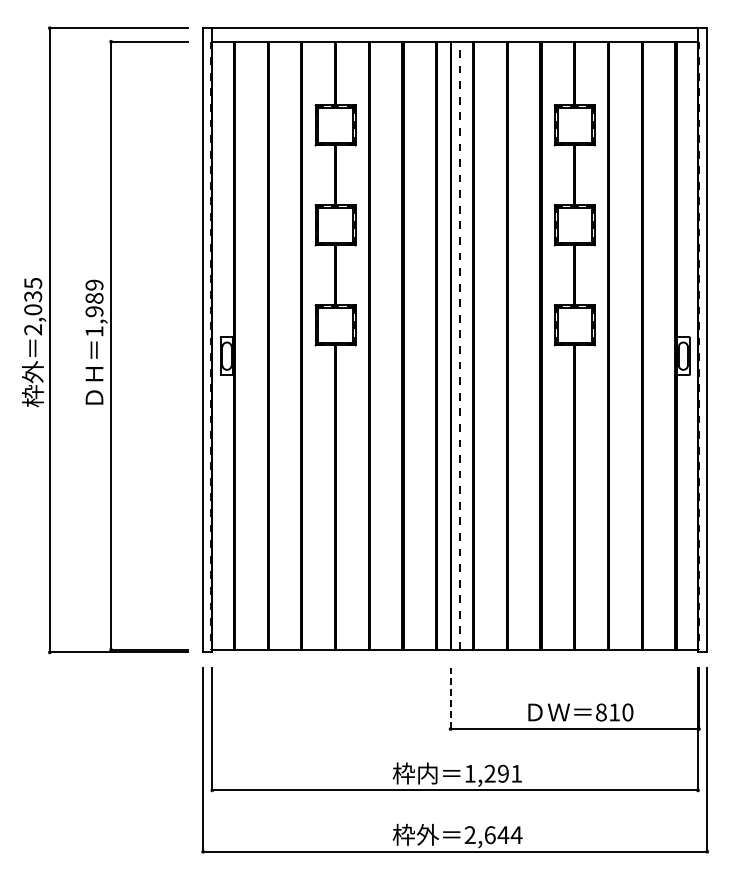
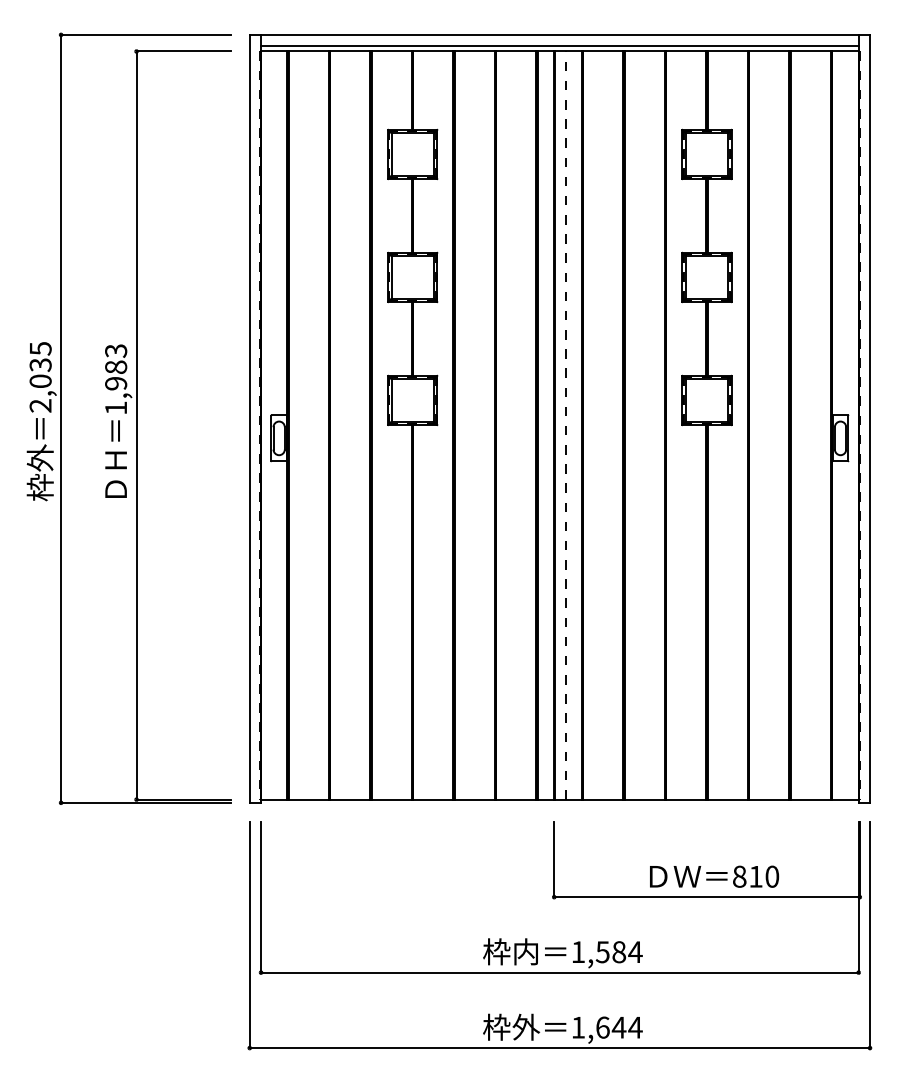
line: (455, 37) -> (560, 46), added
text: (94, 284) -> (116, 350), 1,989 -> 1,983
line: (450, 698) -> (554, 859), dashed -> solid
text: (503, 773) -> (619, 951), 1,291 -> 1,584
text: (469, 834) -> (577, 1026), 2,644 -> 1,644

